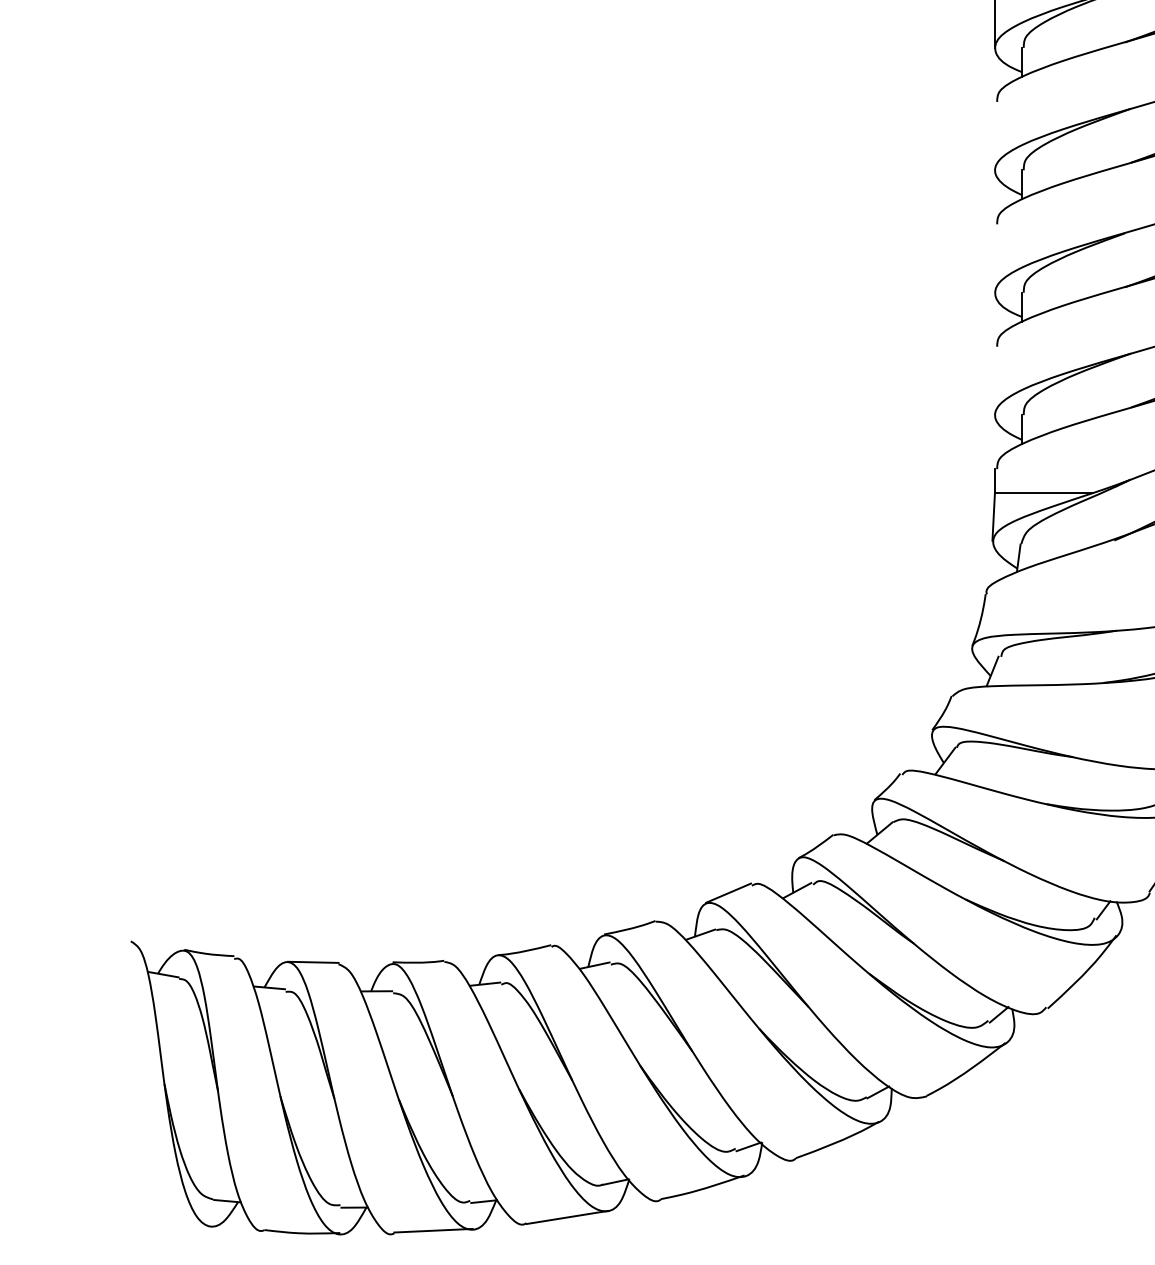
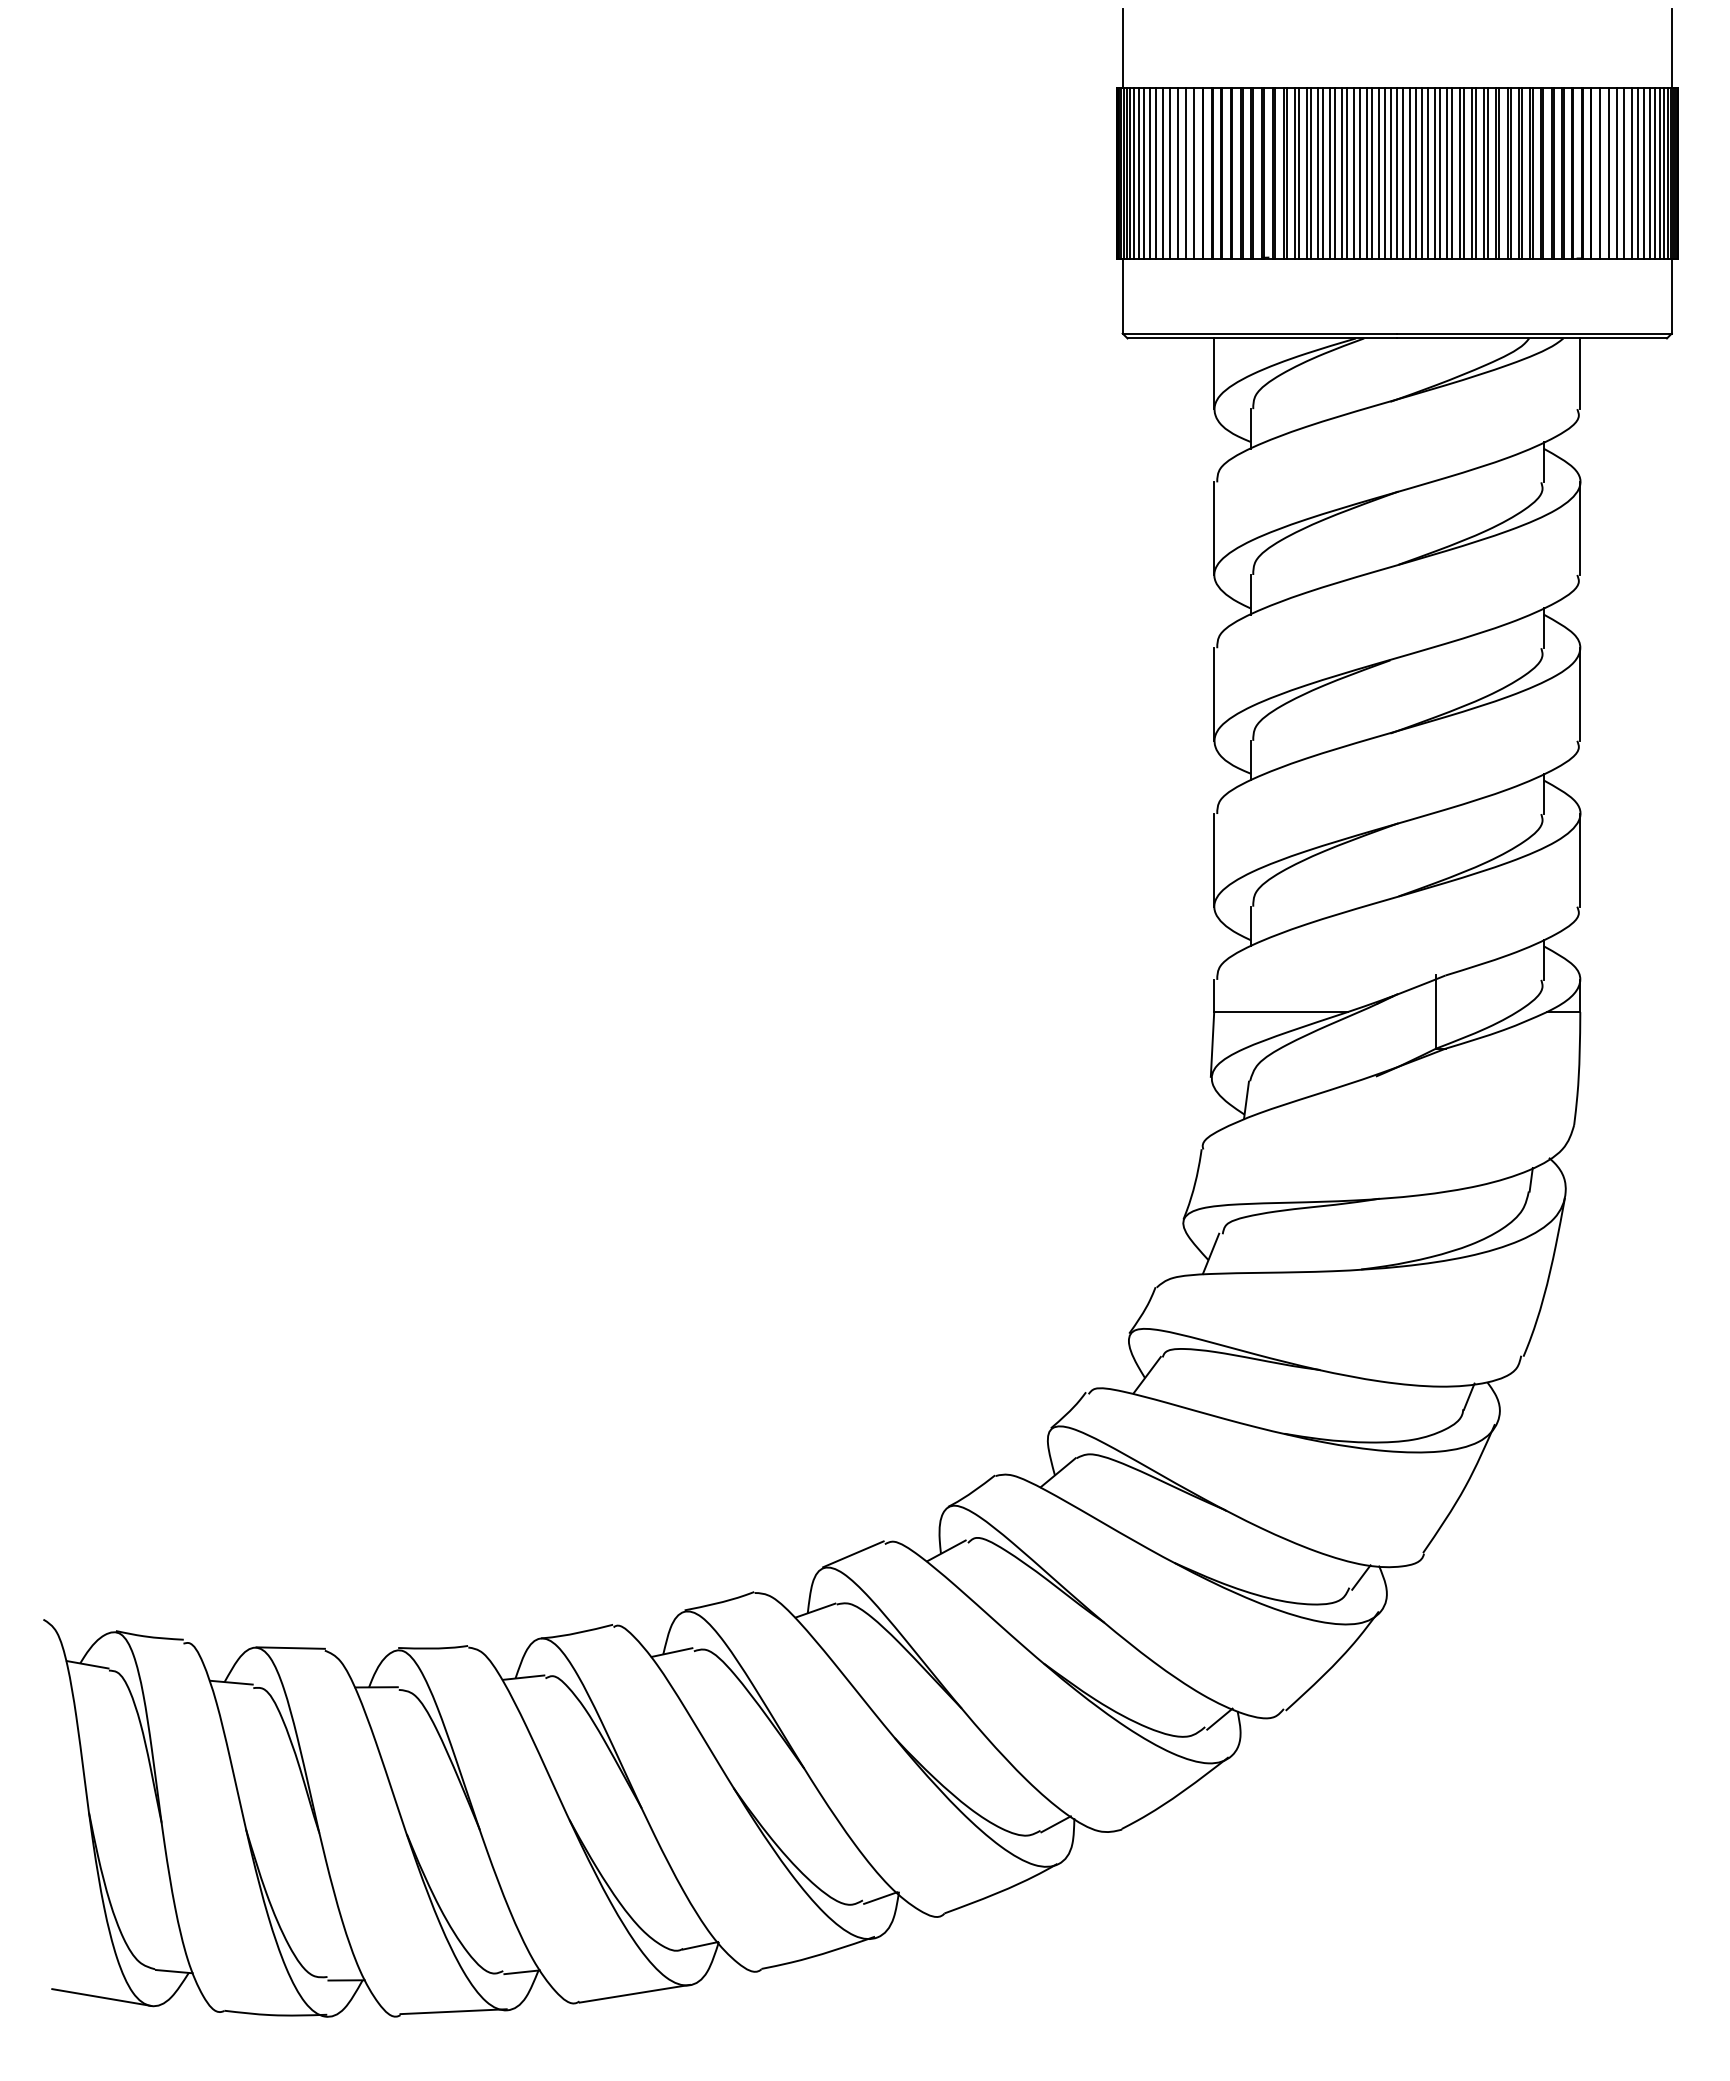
line: (995, 135) -> (1214, 528), added
line: (995, 258) -> (1214, 694), added
line: (995, 381) -> (1214, 860), added
line: (173, 1220) -> (101, 1997), added

